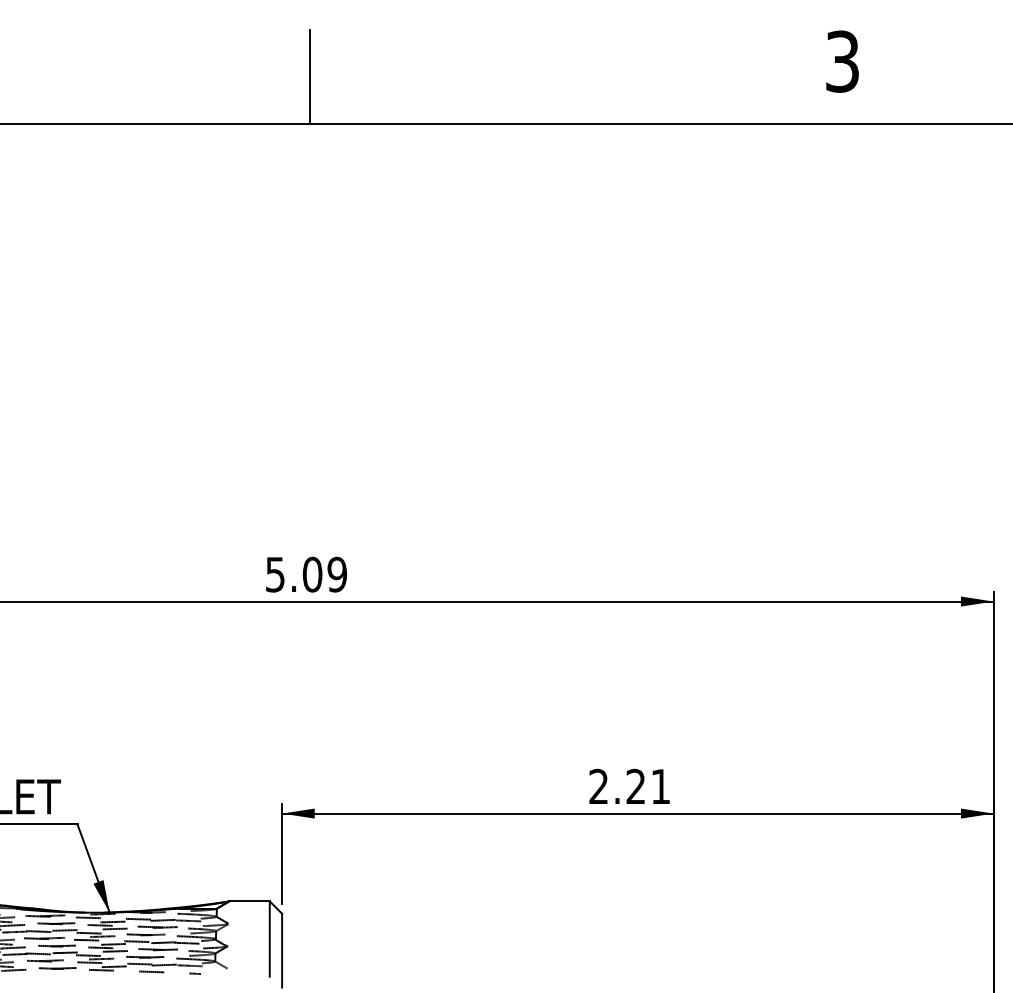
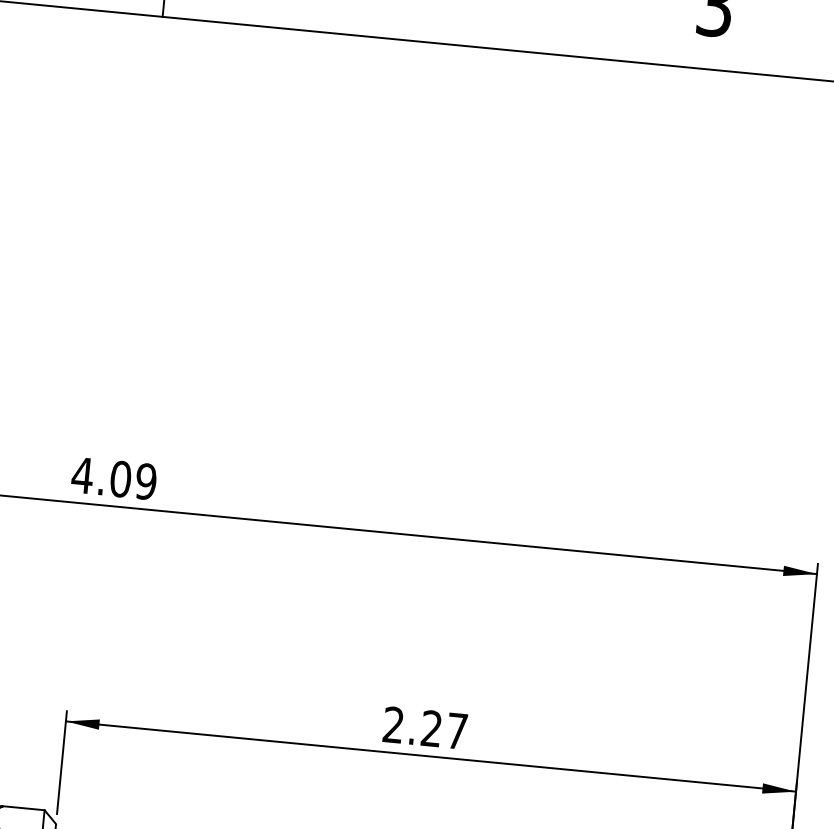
text: (275, 574) -> (82, 475), 5.09 -> 4.09
text: (660, 786) -> (456, 730), 2.21 -> 2.27

